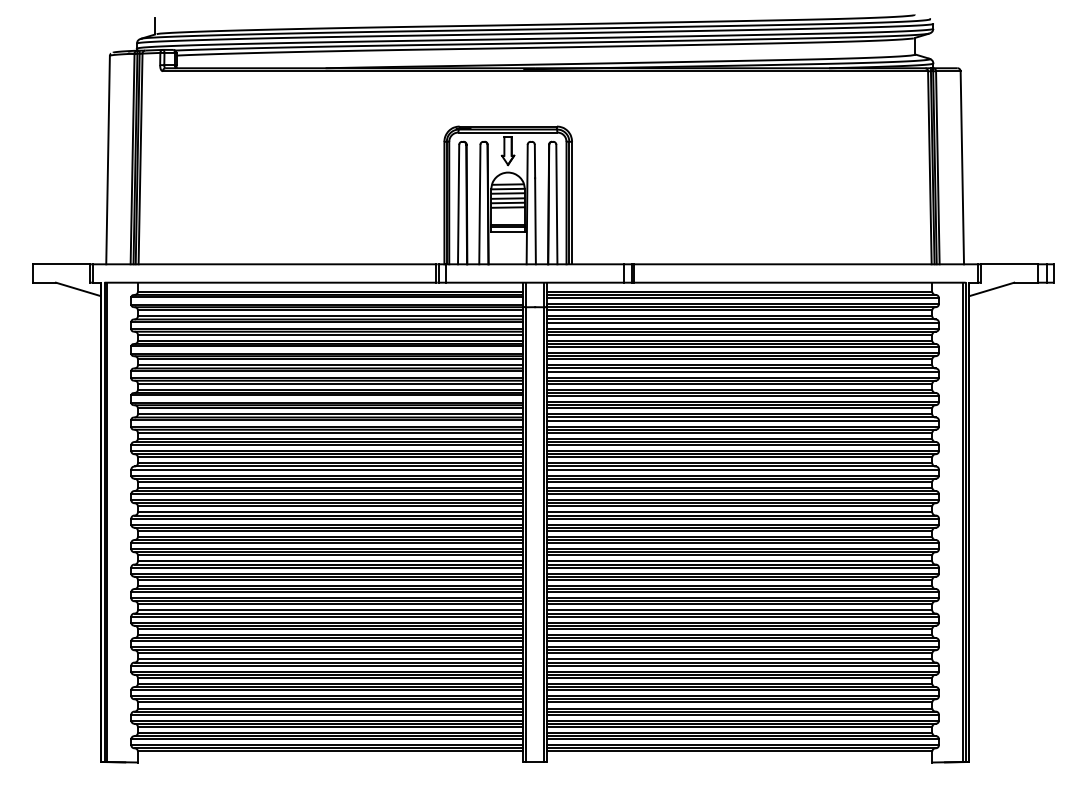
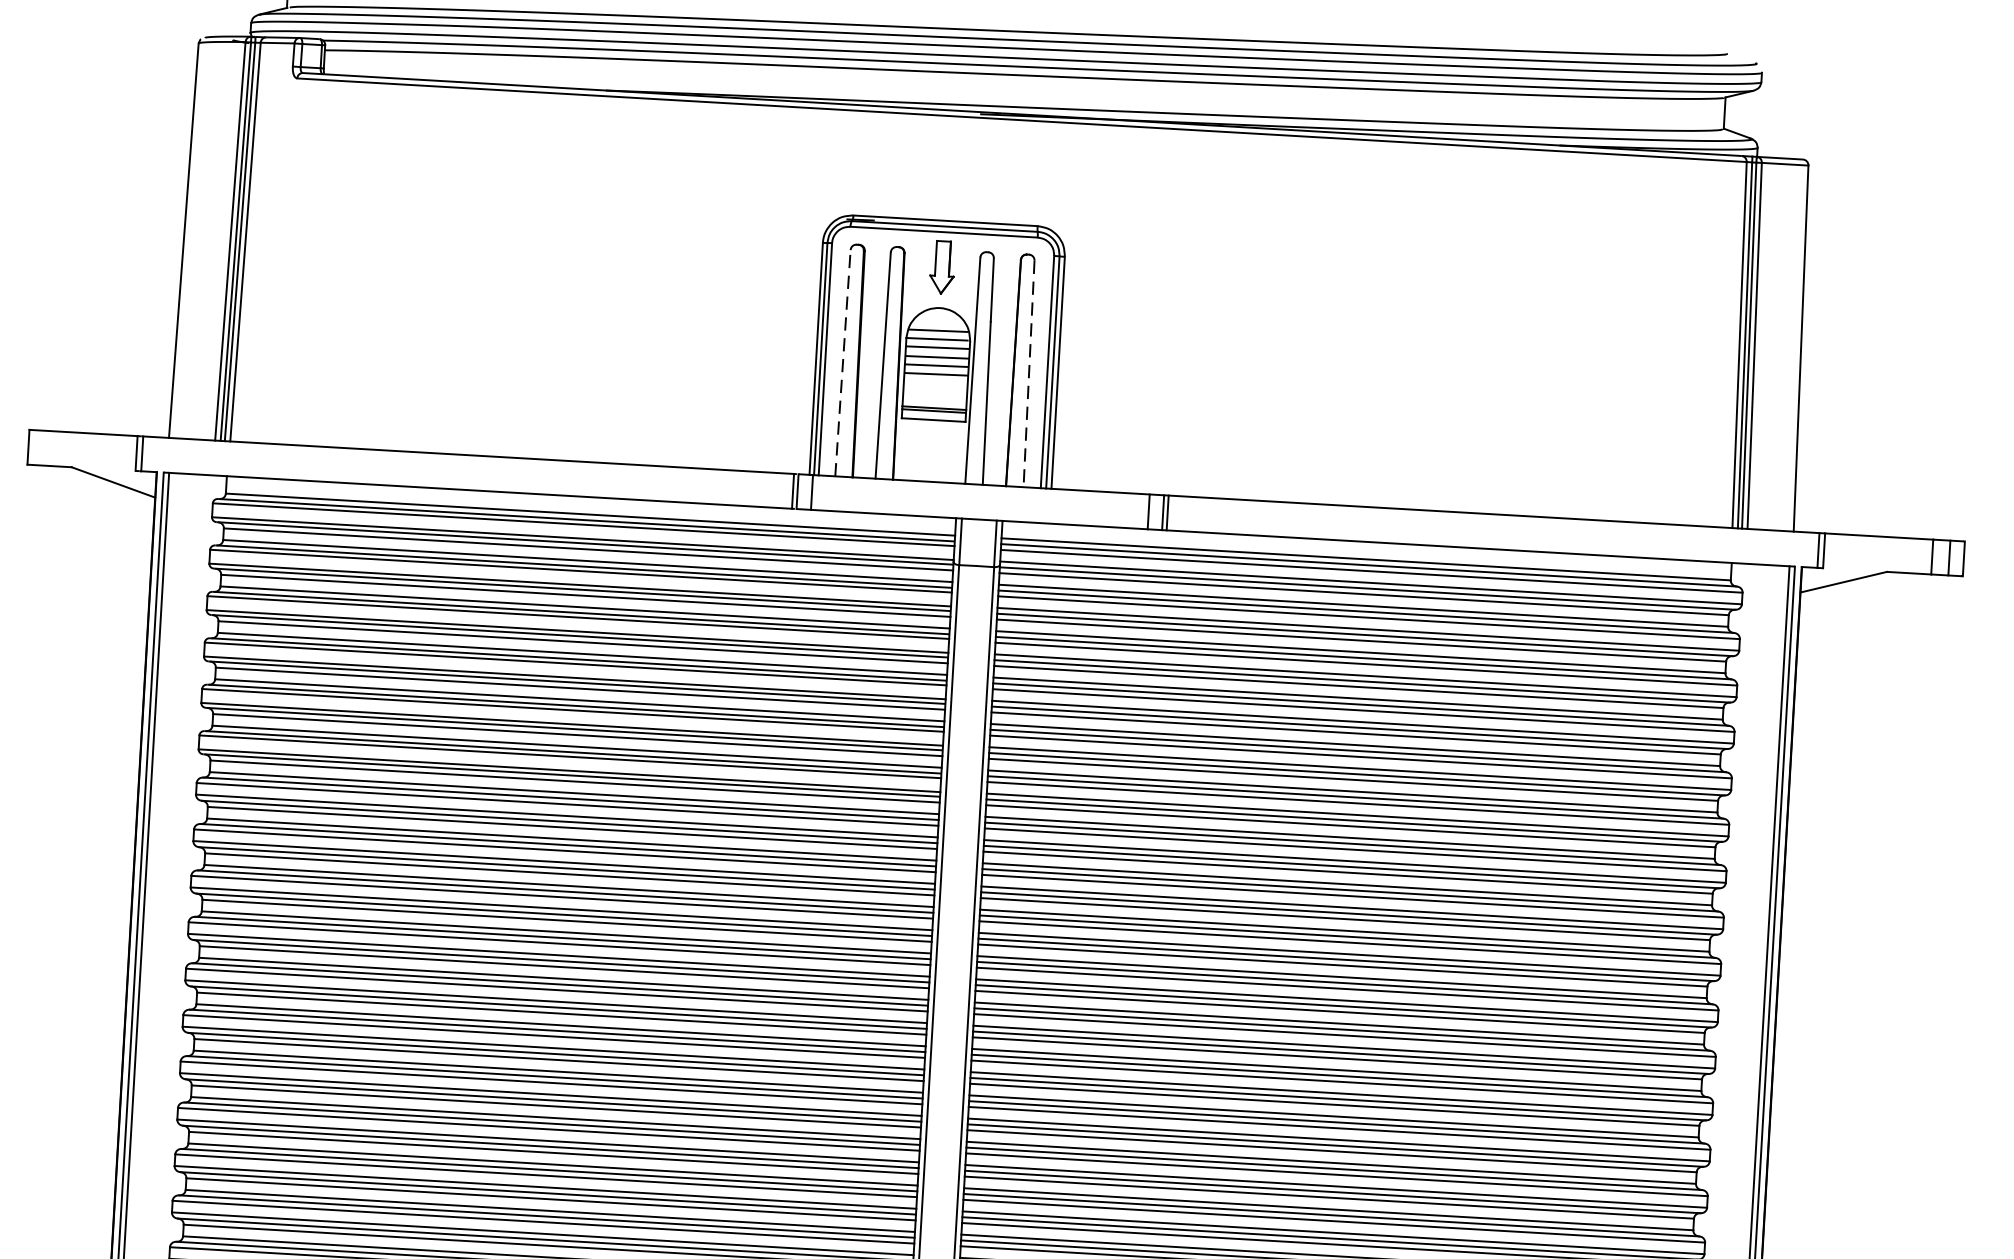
line: (458, 204) -> (842, 363), solid -> dashed
line: (556, 204) -> (1028, 373), solid -> dashed

